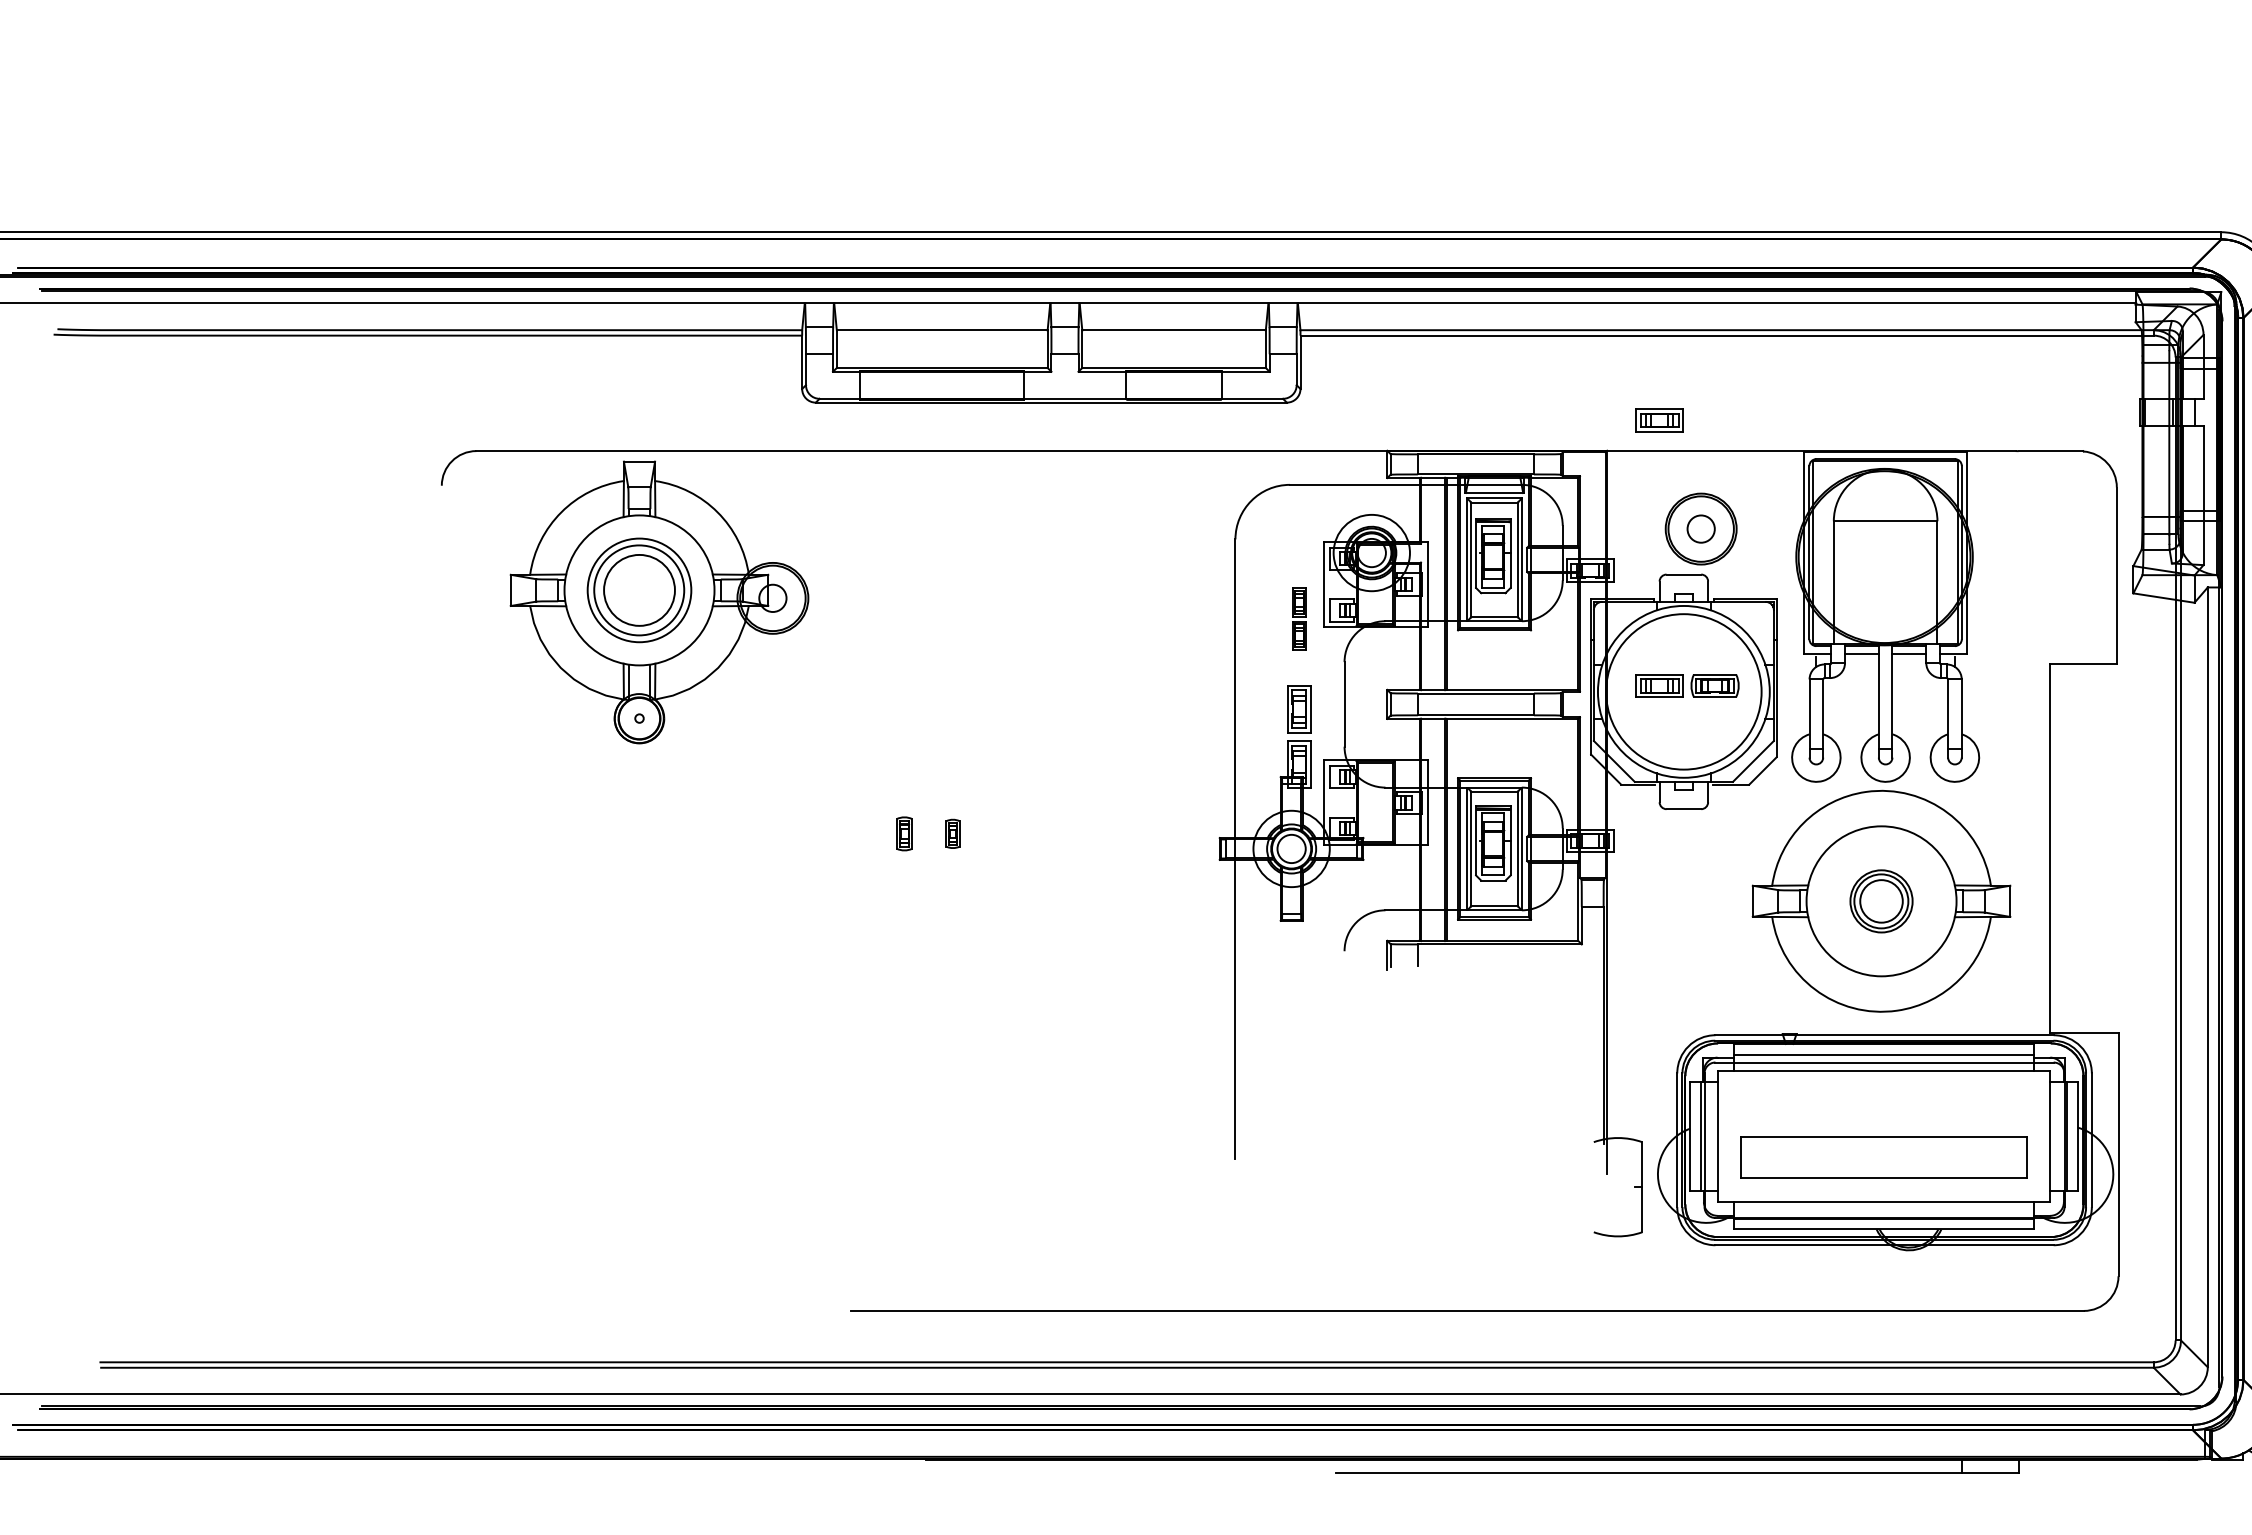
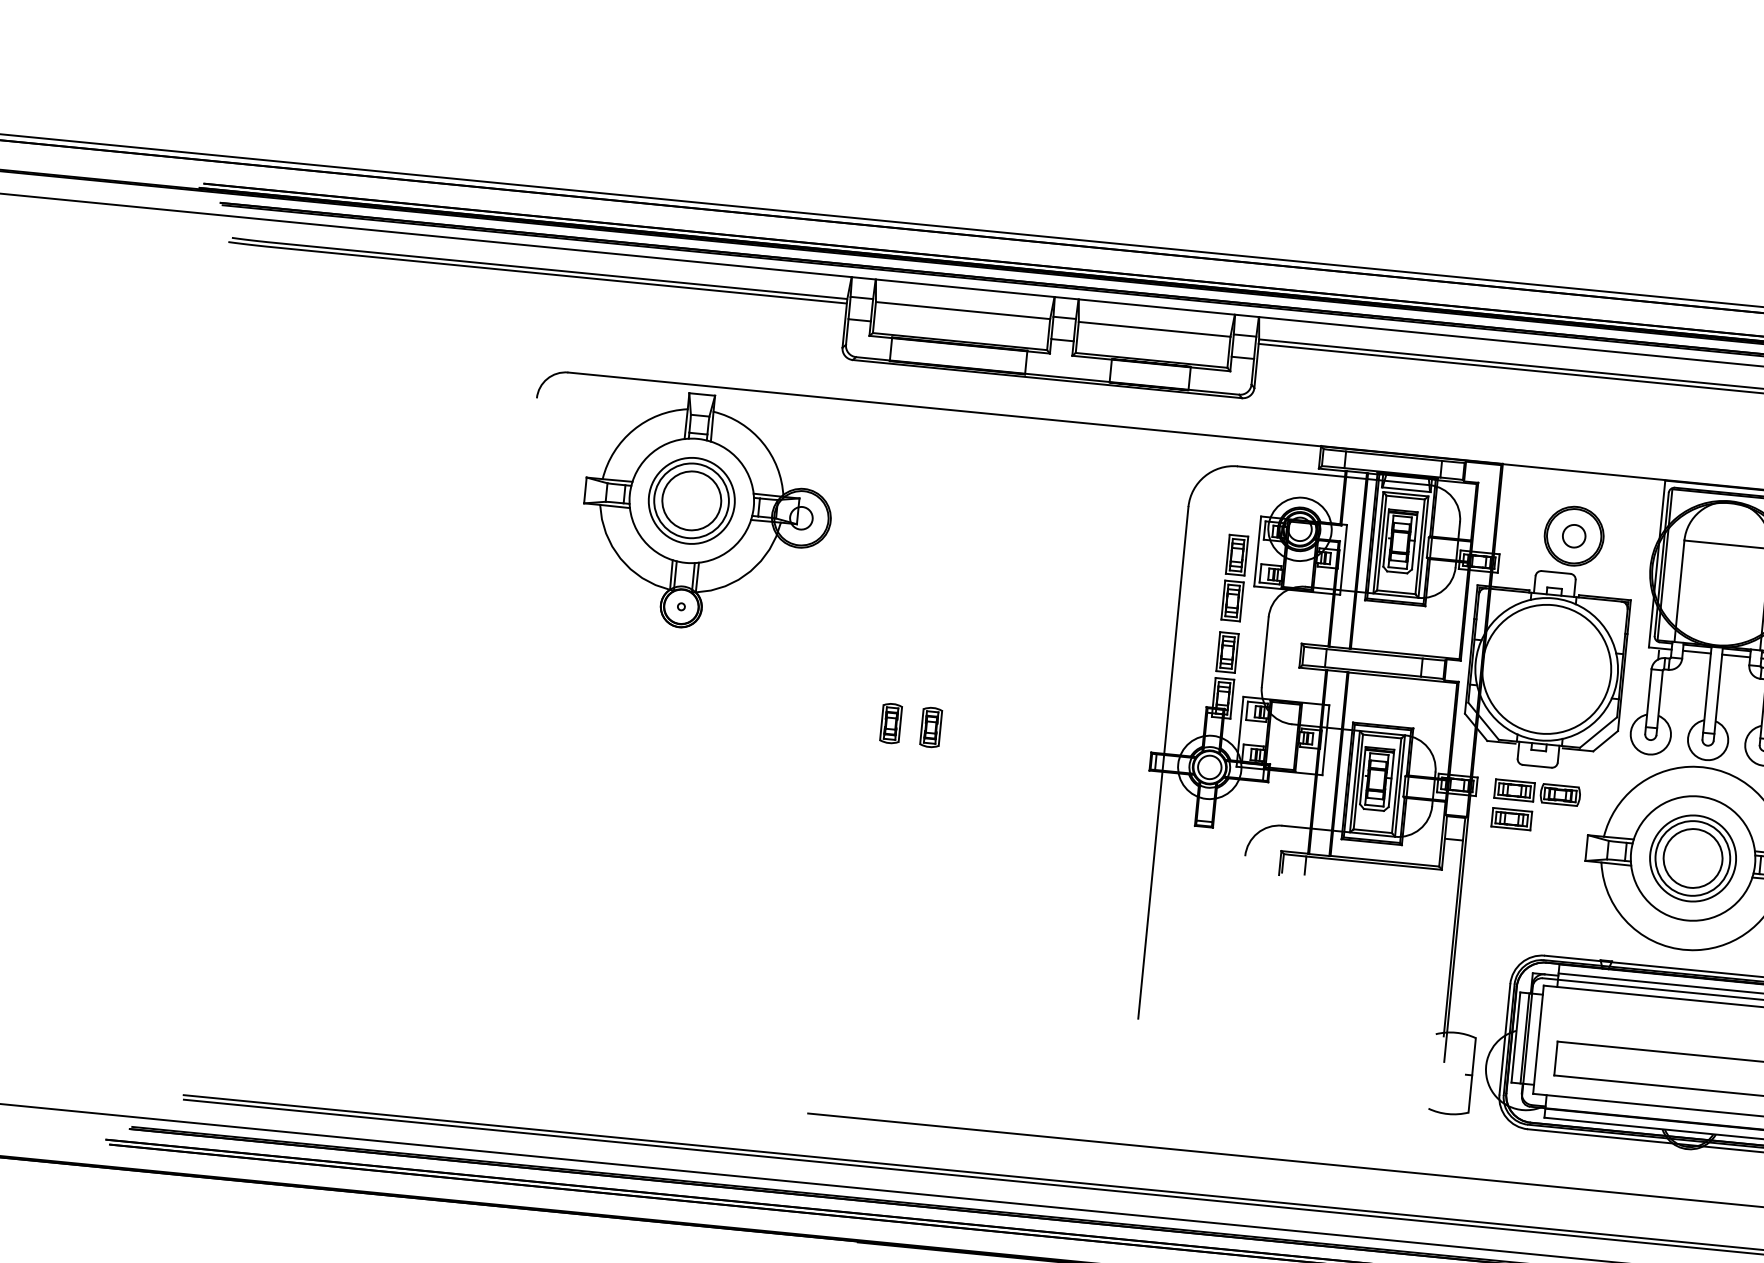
part: (1659, 420) -> (1511, 819), moved
part: (1299, 618) -> (1234, 577), size x1.67
part: (1687, 685) -> (1537, 792), moved
part: (904, 833) -> (891, 723), size x1.43
part: (952, 833) -> (930, 727), size x1.67
part: (1881, 901) -> (1693, 858), size x1.67

